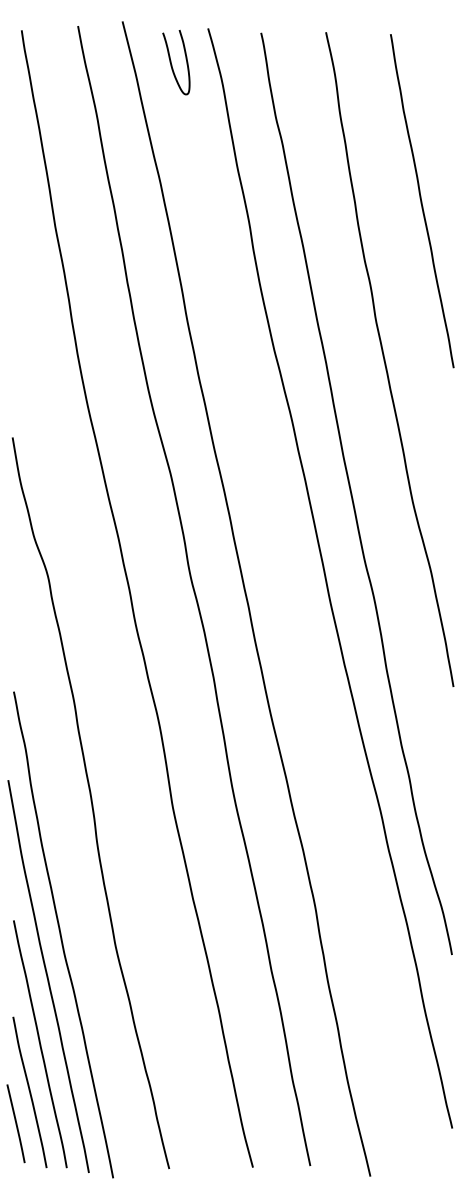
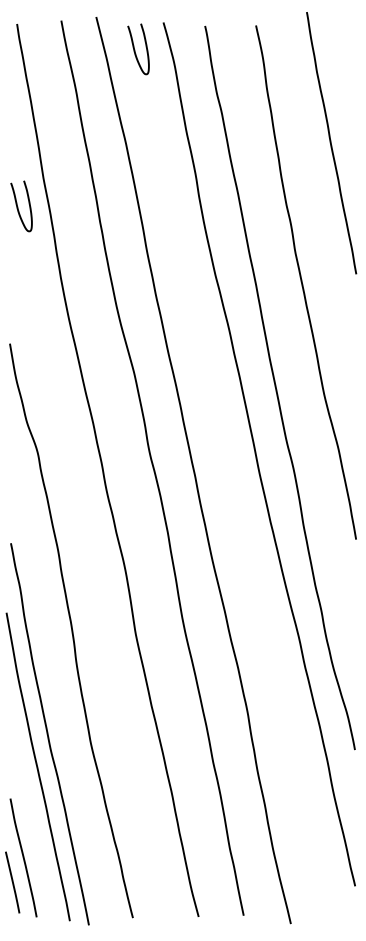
curve: (422, 201) -> (331, 143), moved
curve: (23, 264) -> (18, 207), added
line: (40, 1044) -> (31, 820), removed

